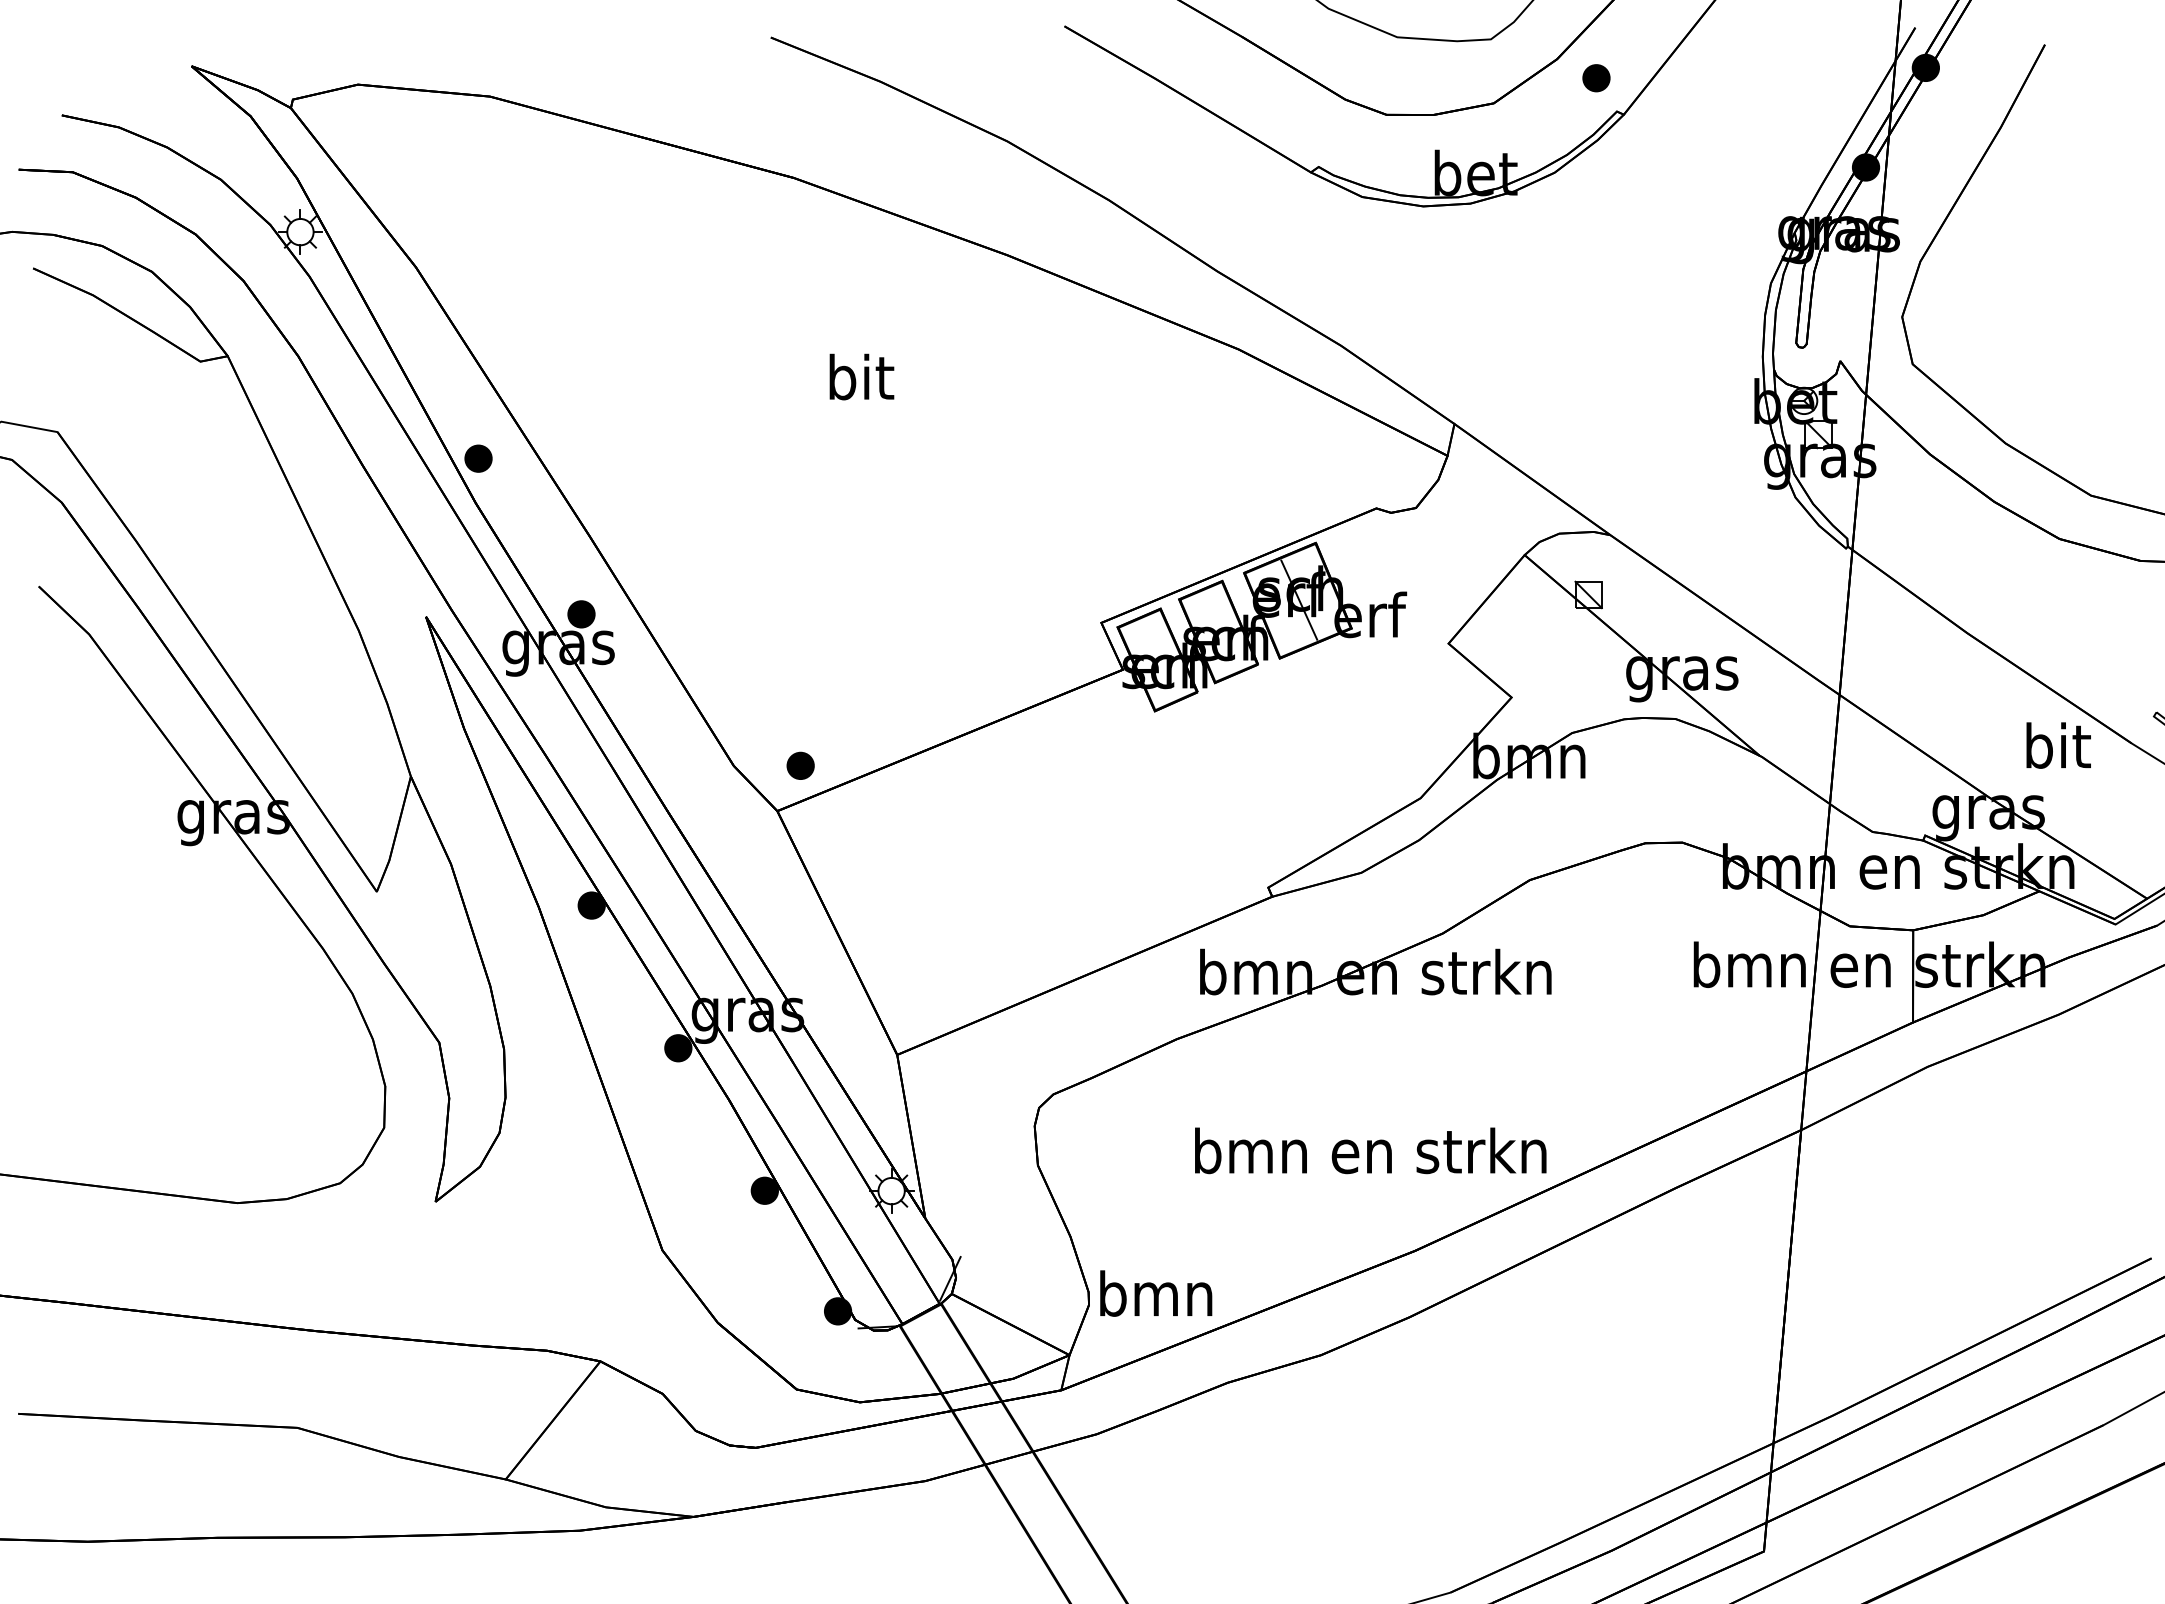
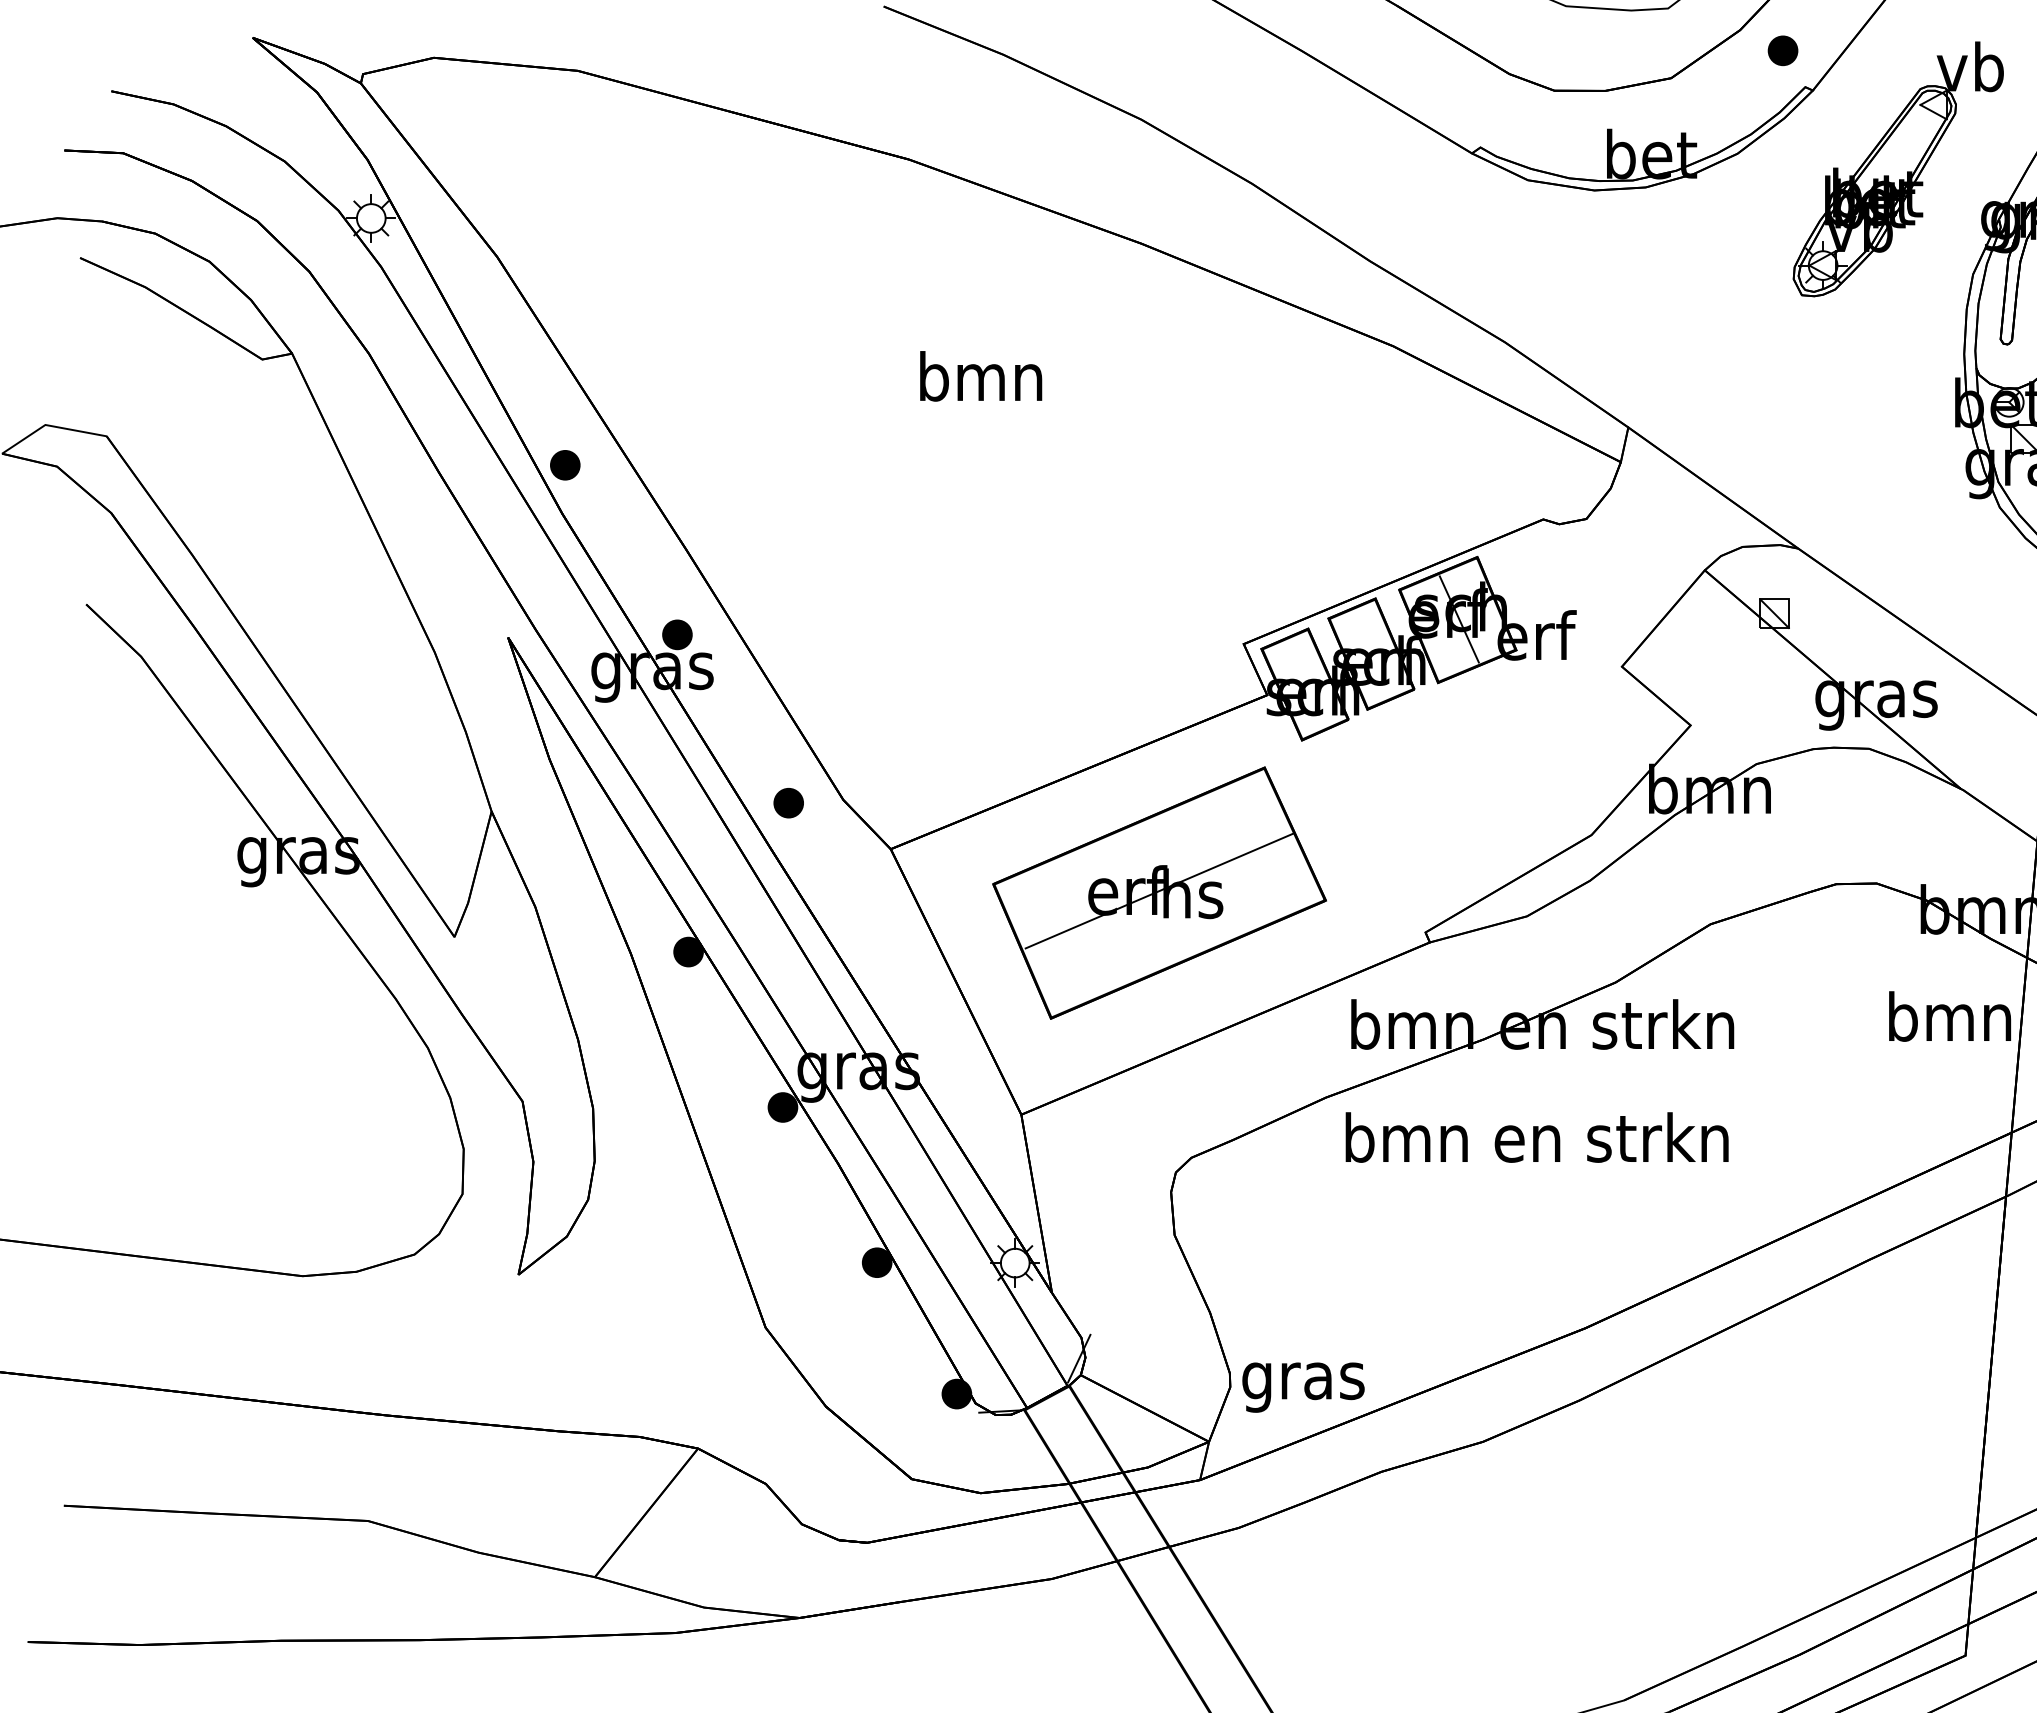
part: (1702, 186) -> (1898, 168), added
text: (860, 376) -> (981, 375), bit -> bmn
part: (800, 765) -> (788, 802), moved
part: (1023, 851) -> (1158, 893), added
text: (1370, 1150) -> (1536, 1137), moved
text: (1156, 1299) -> (1303, 1381), bmn -> gras

